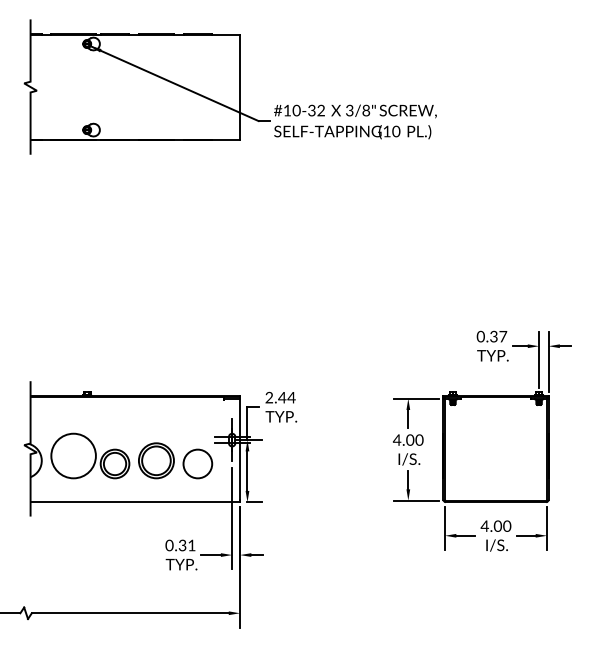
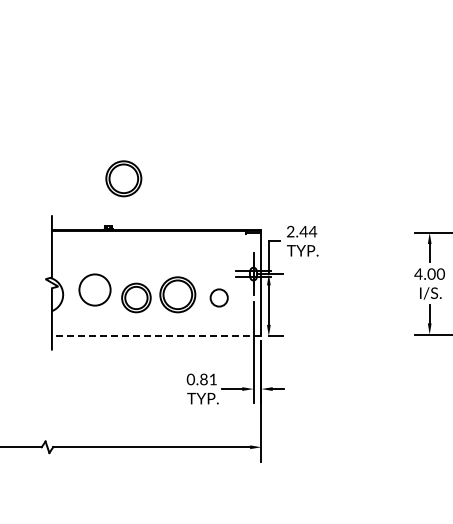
part: (102, 344) -> (123, 178), added
circle: (73, 455) -> (94, 289), size x0.7
circle: (197, 463) -> (218, 297), size x0.6
line: (135, 502) -> (156, 336), solid -> dashed
text: (182, 545) -> (203, 379), 0.31 -> 0.81

